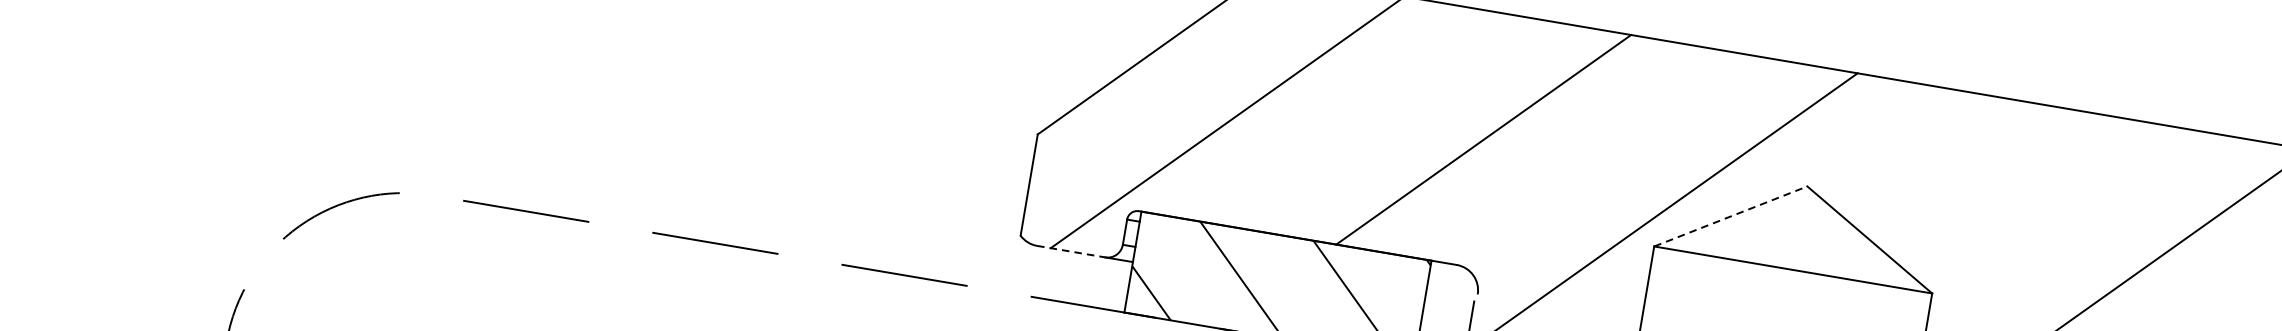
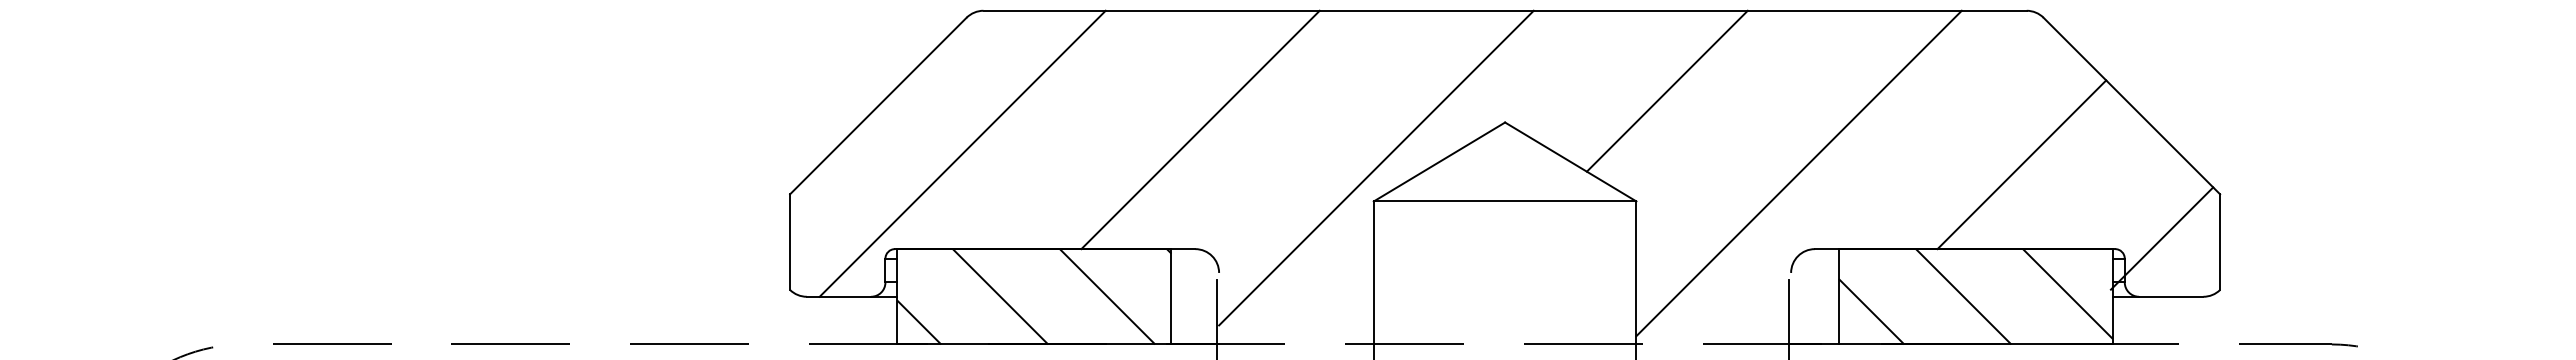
line: (1983, 181) -> (1666, 90), added
line: (1730, 215) -> (1439, 161), dashed -> solid
line: (1071, 251) -> (839, 296), dashed -> solid

